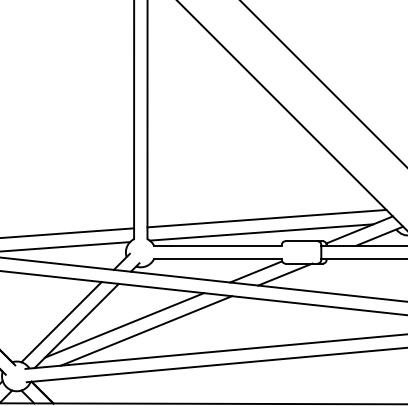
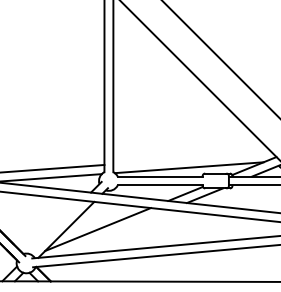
line: (266, 218) -> (192, 158), removed
line: (60, 322) -> (55, 227), removed
line: (146, 331) -> (112, 233), removed

